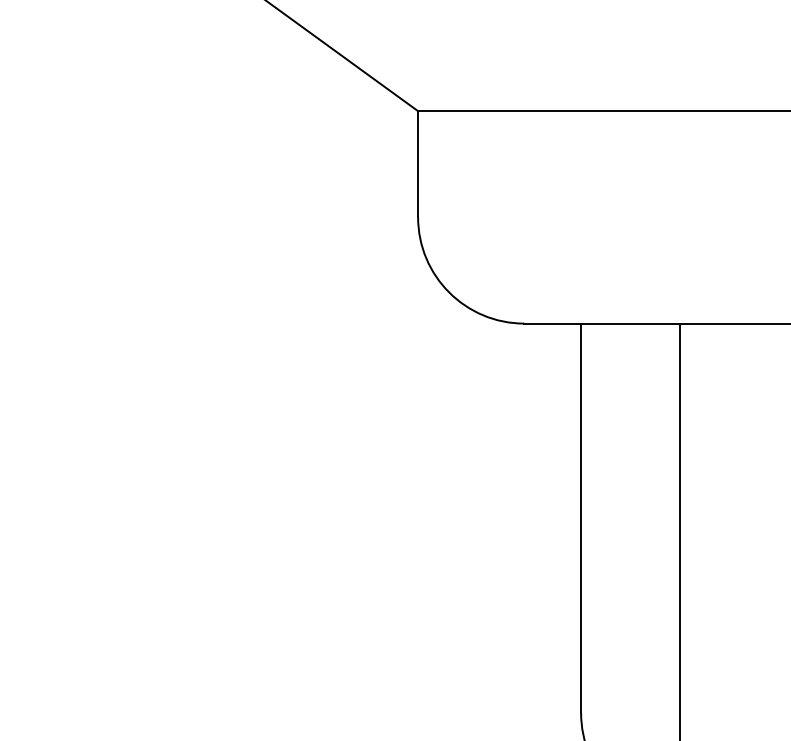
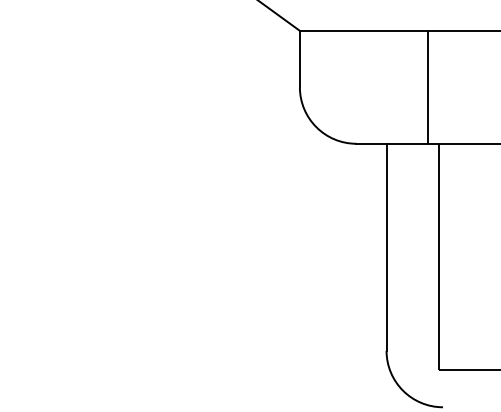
line: (658, 215) -> (427, 86), added

